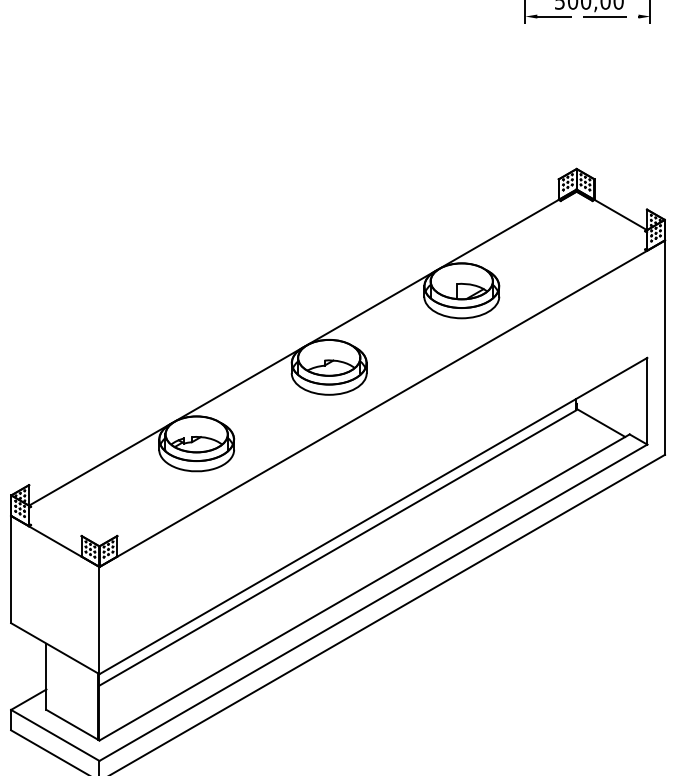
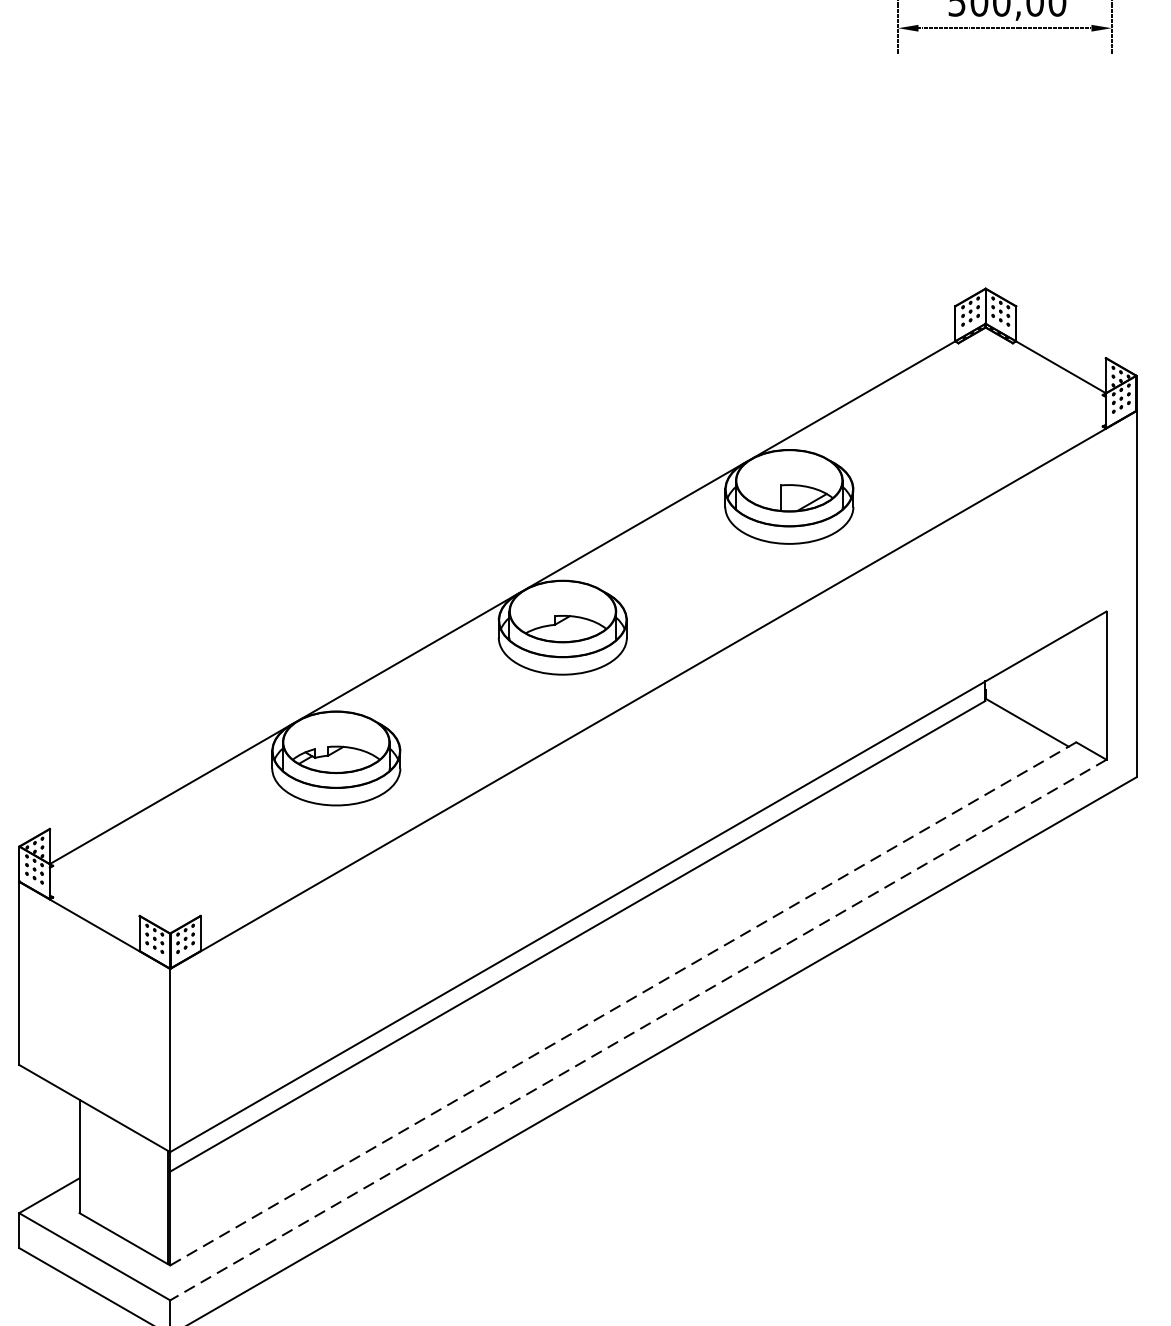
line: (364, 587) -> (623, 1003), solid -> dashed
line: (372, 603) -> (636, 1031), solid -> dashed

